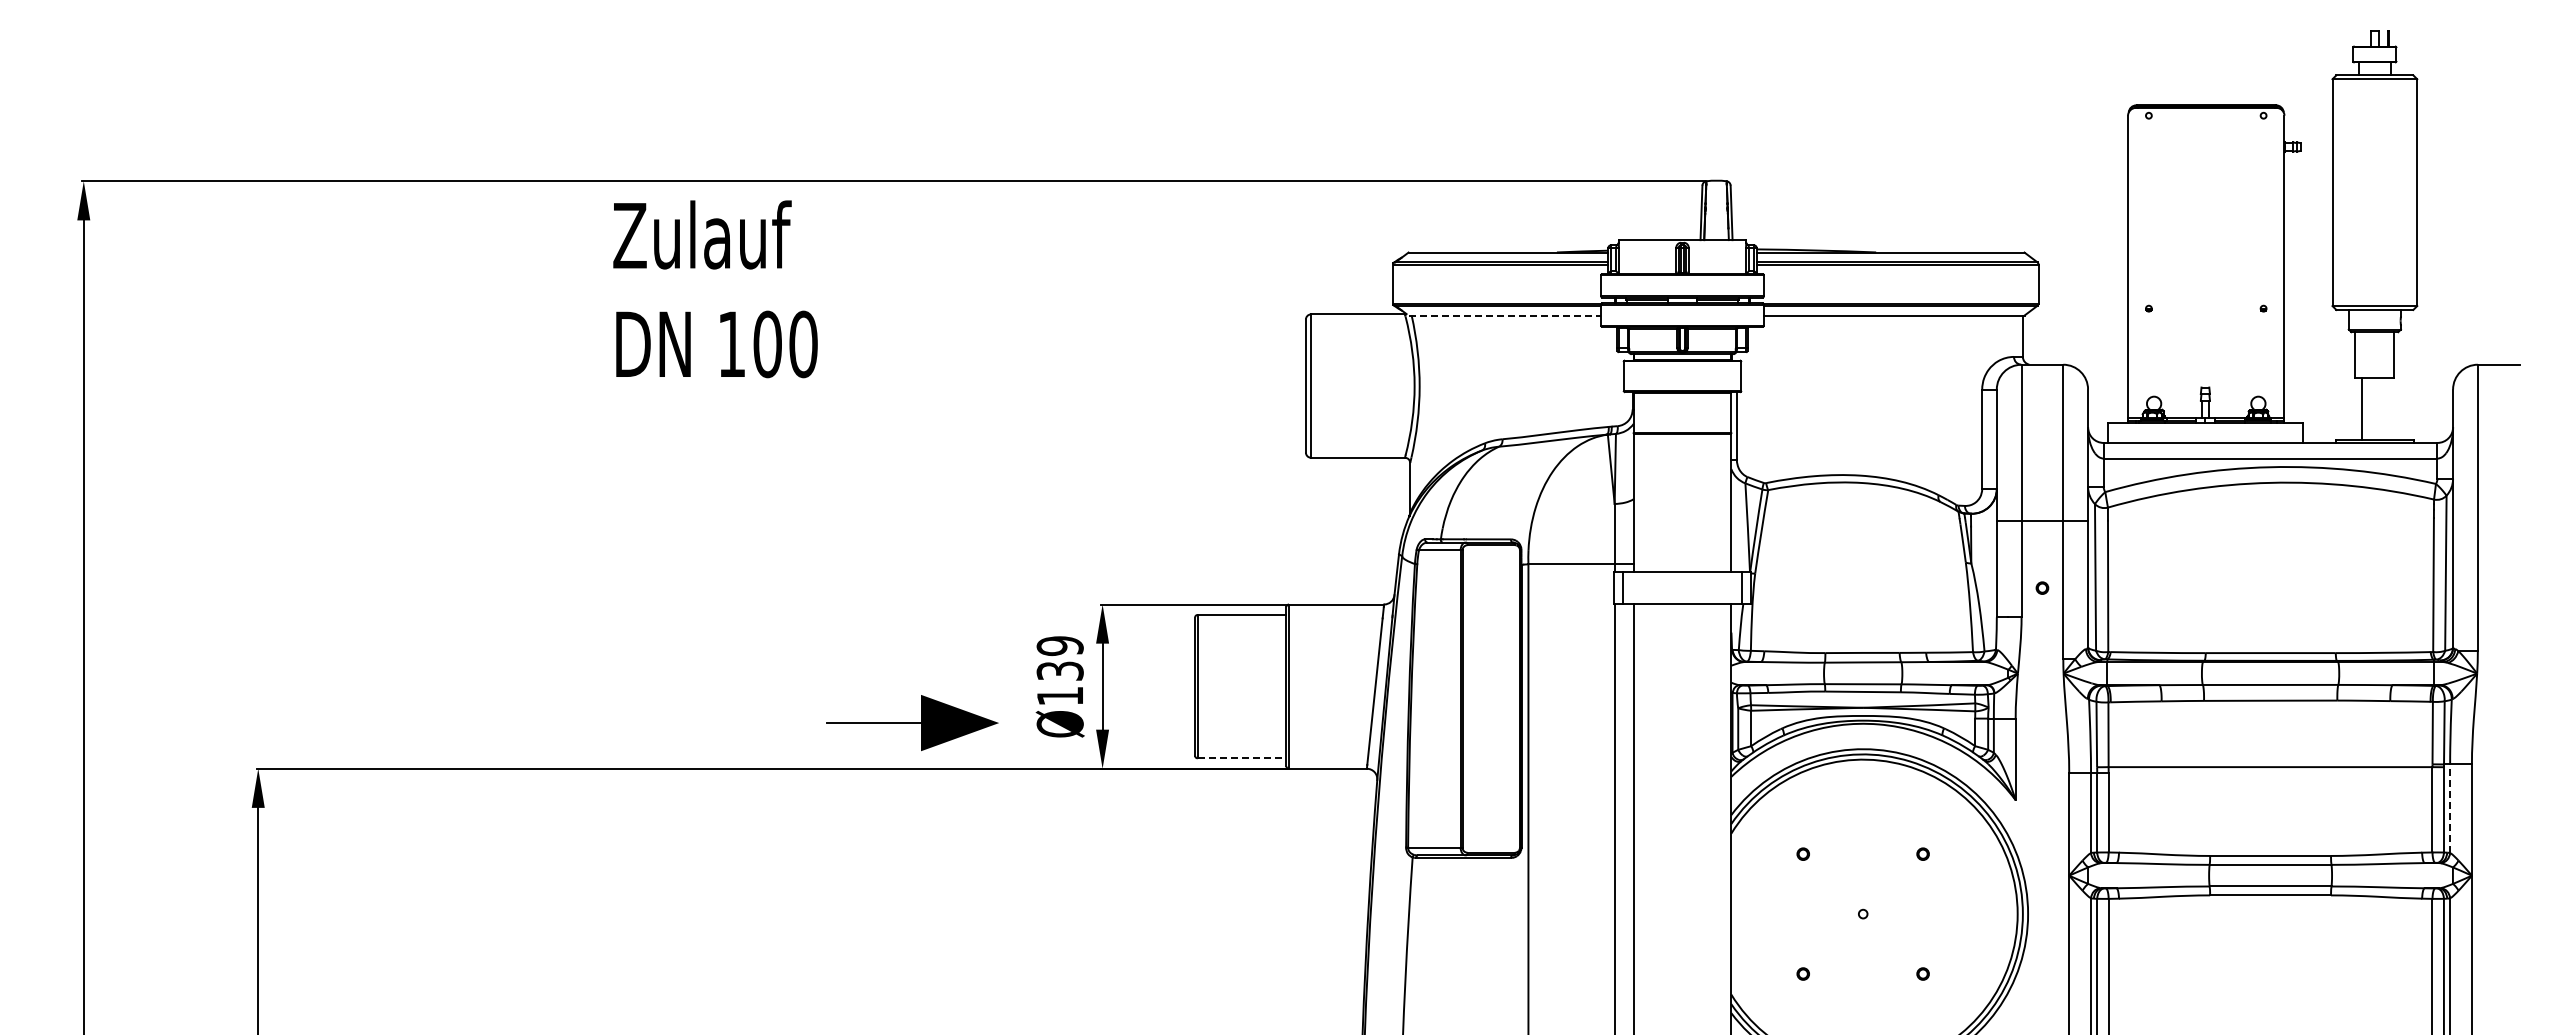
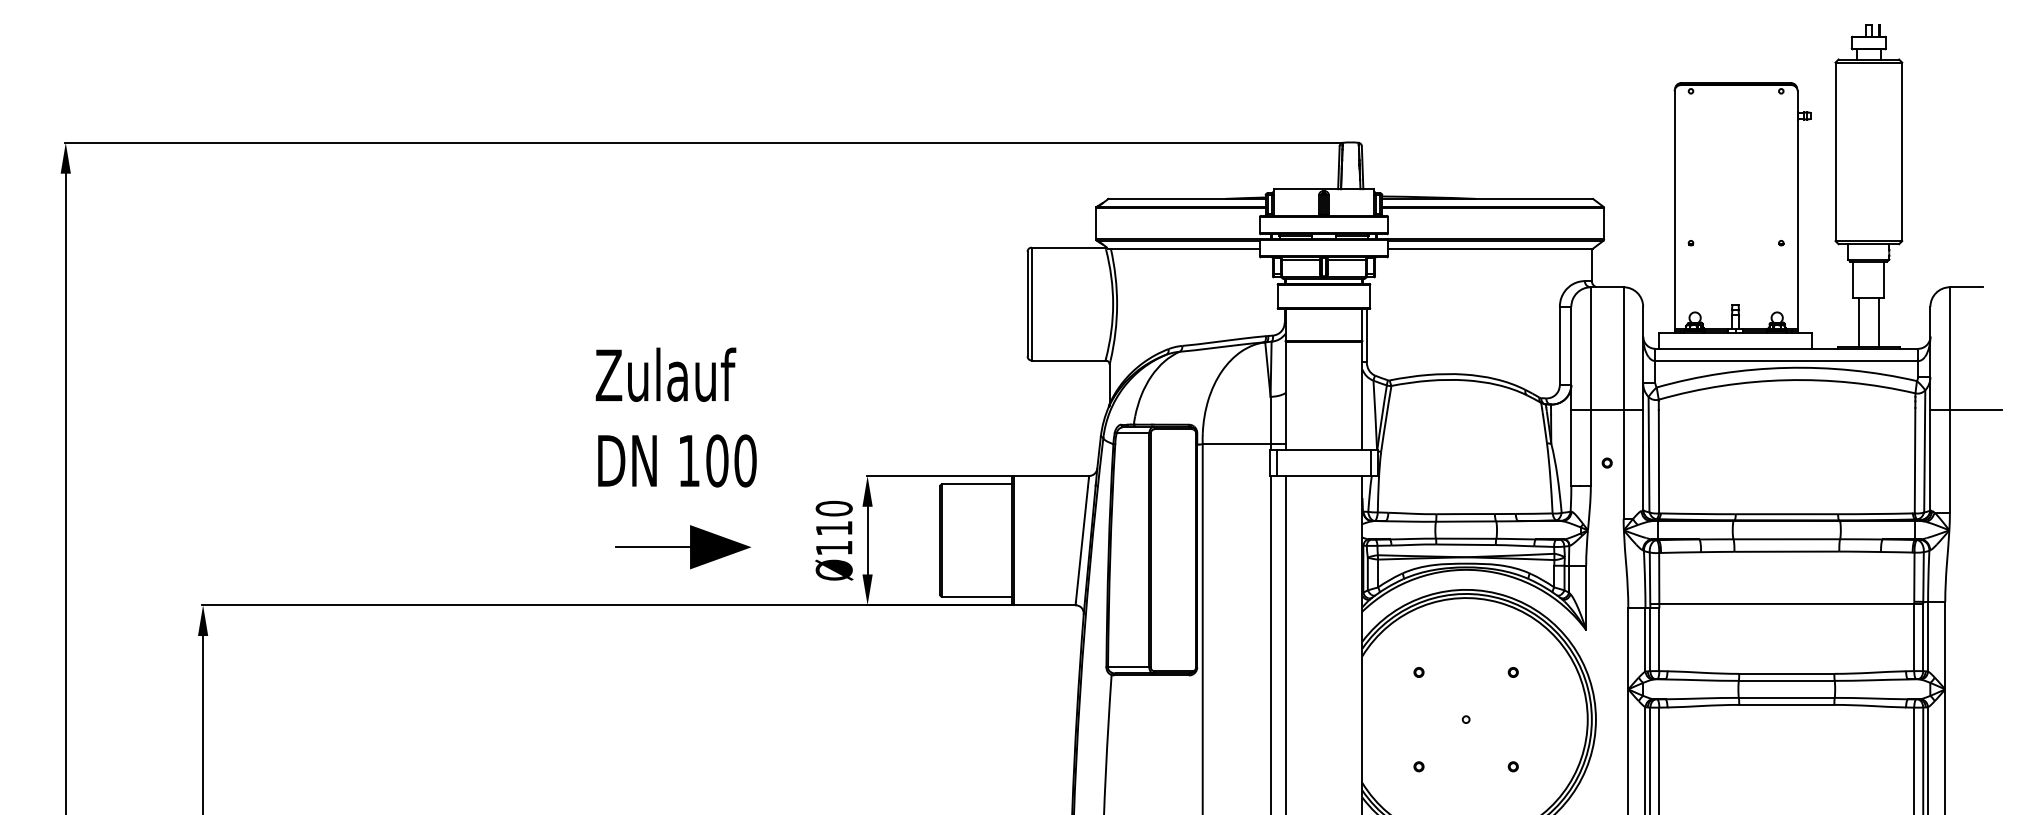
text: (715, 289) -> (676, 417), moved
line: (1505, 315) -> (1184, 248), dashed -> solid
line: (2387, 408) -> (1878, 321), added
line: (2498, 521) -> (1966, 410), added
text: (1059, 658) -> (833, 518), Ø139 -> Ø110
part: (912, 723) -> (683, 547), moved
line: (1242, 758) -> (977, 597), dashed -> solid
line: (2450, 808) -> (1928, 636), dashed -> solid

